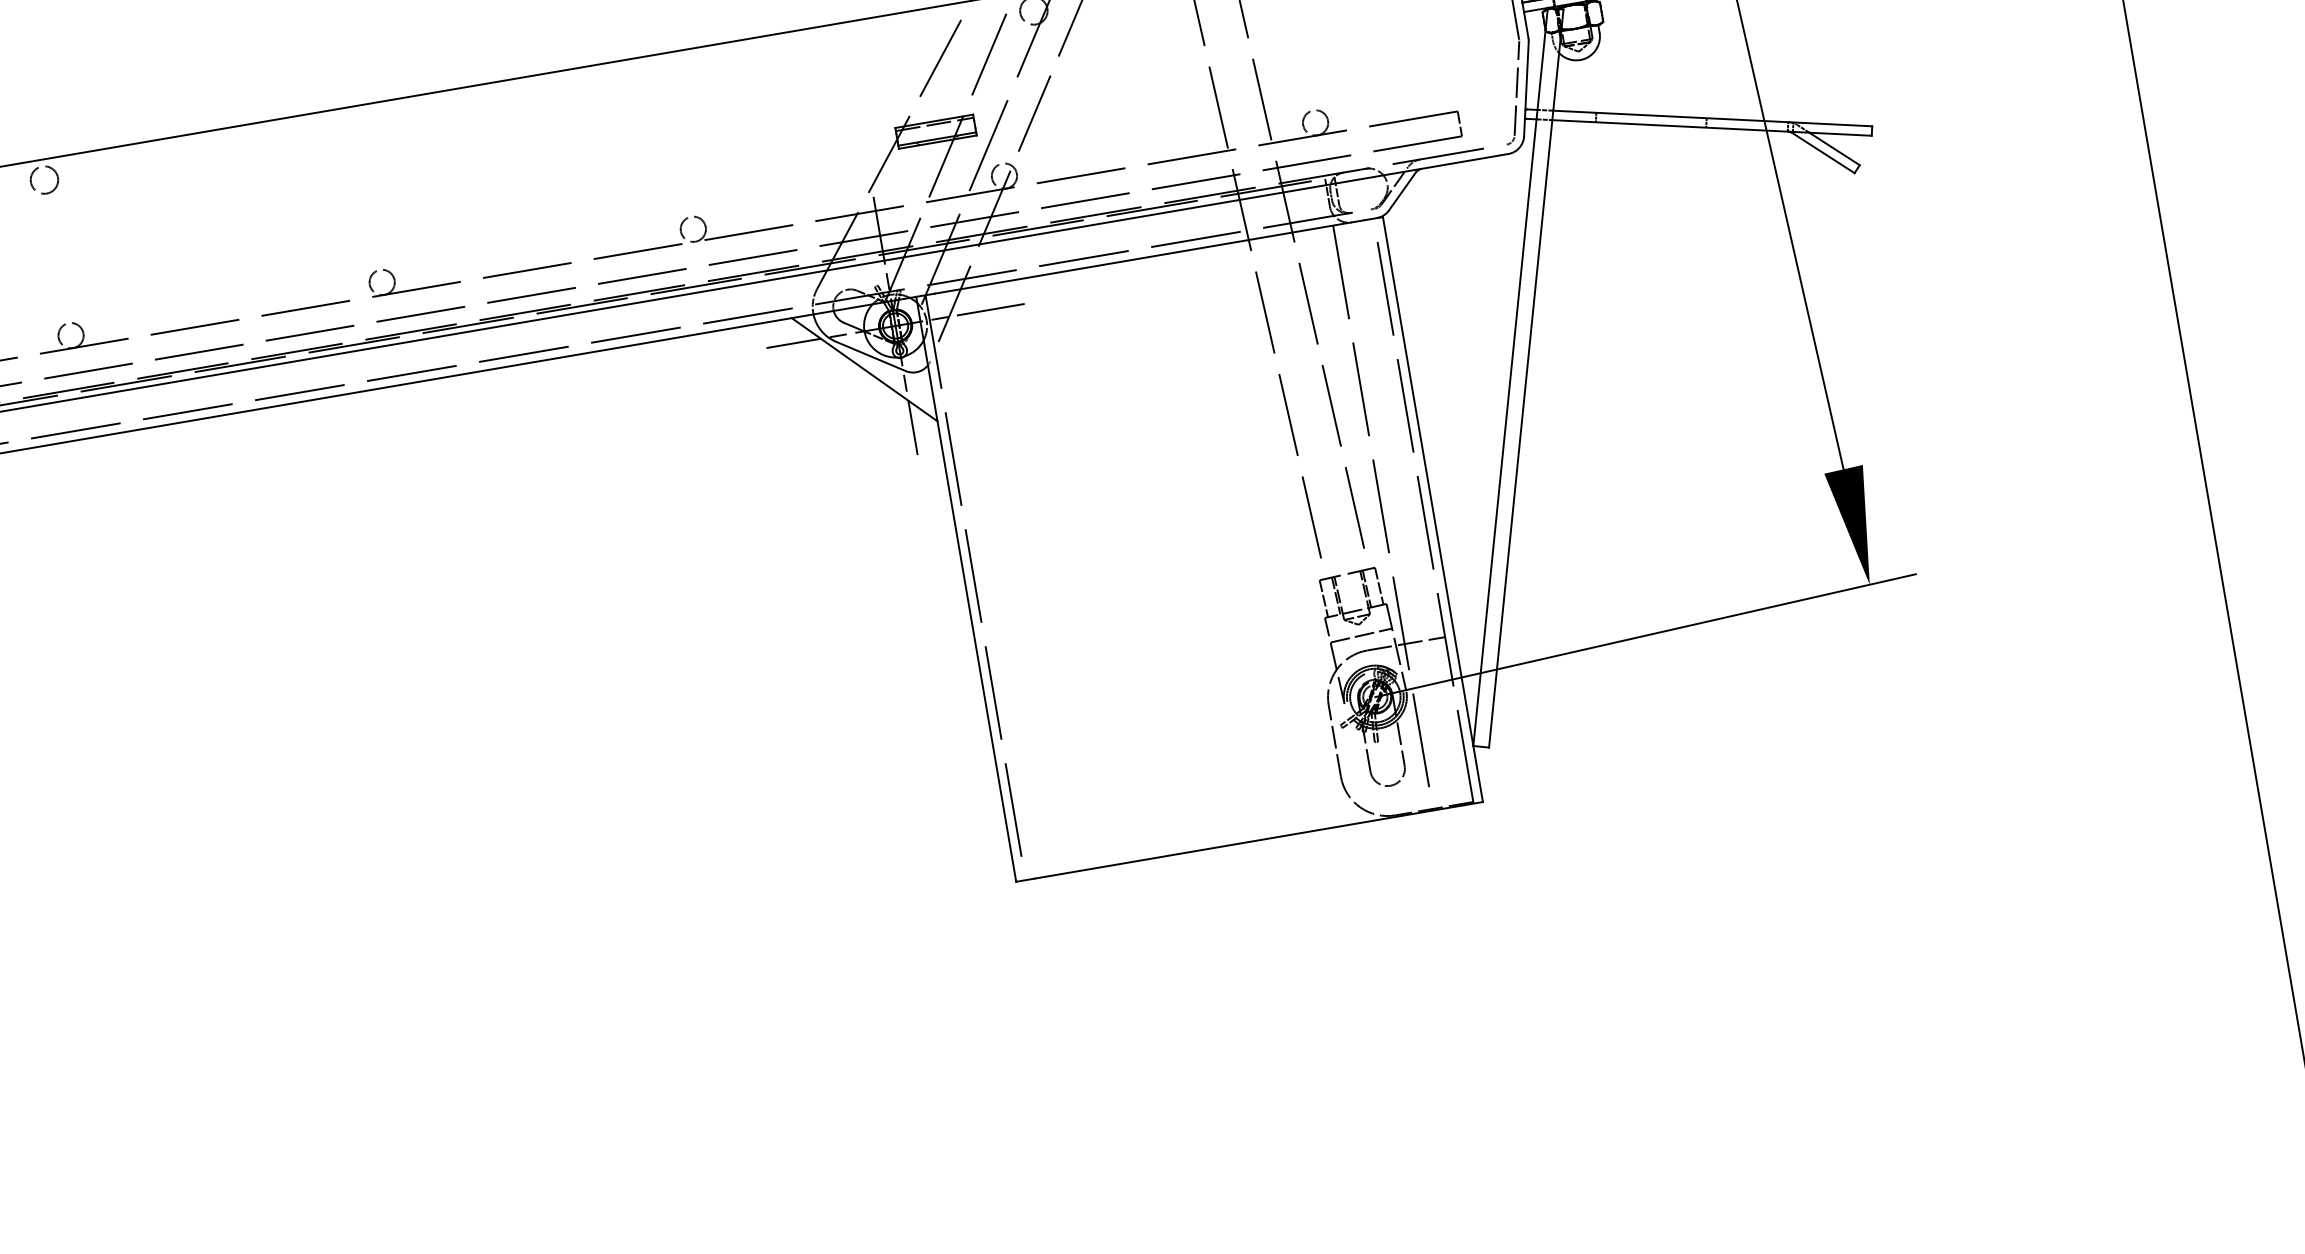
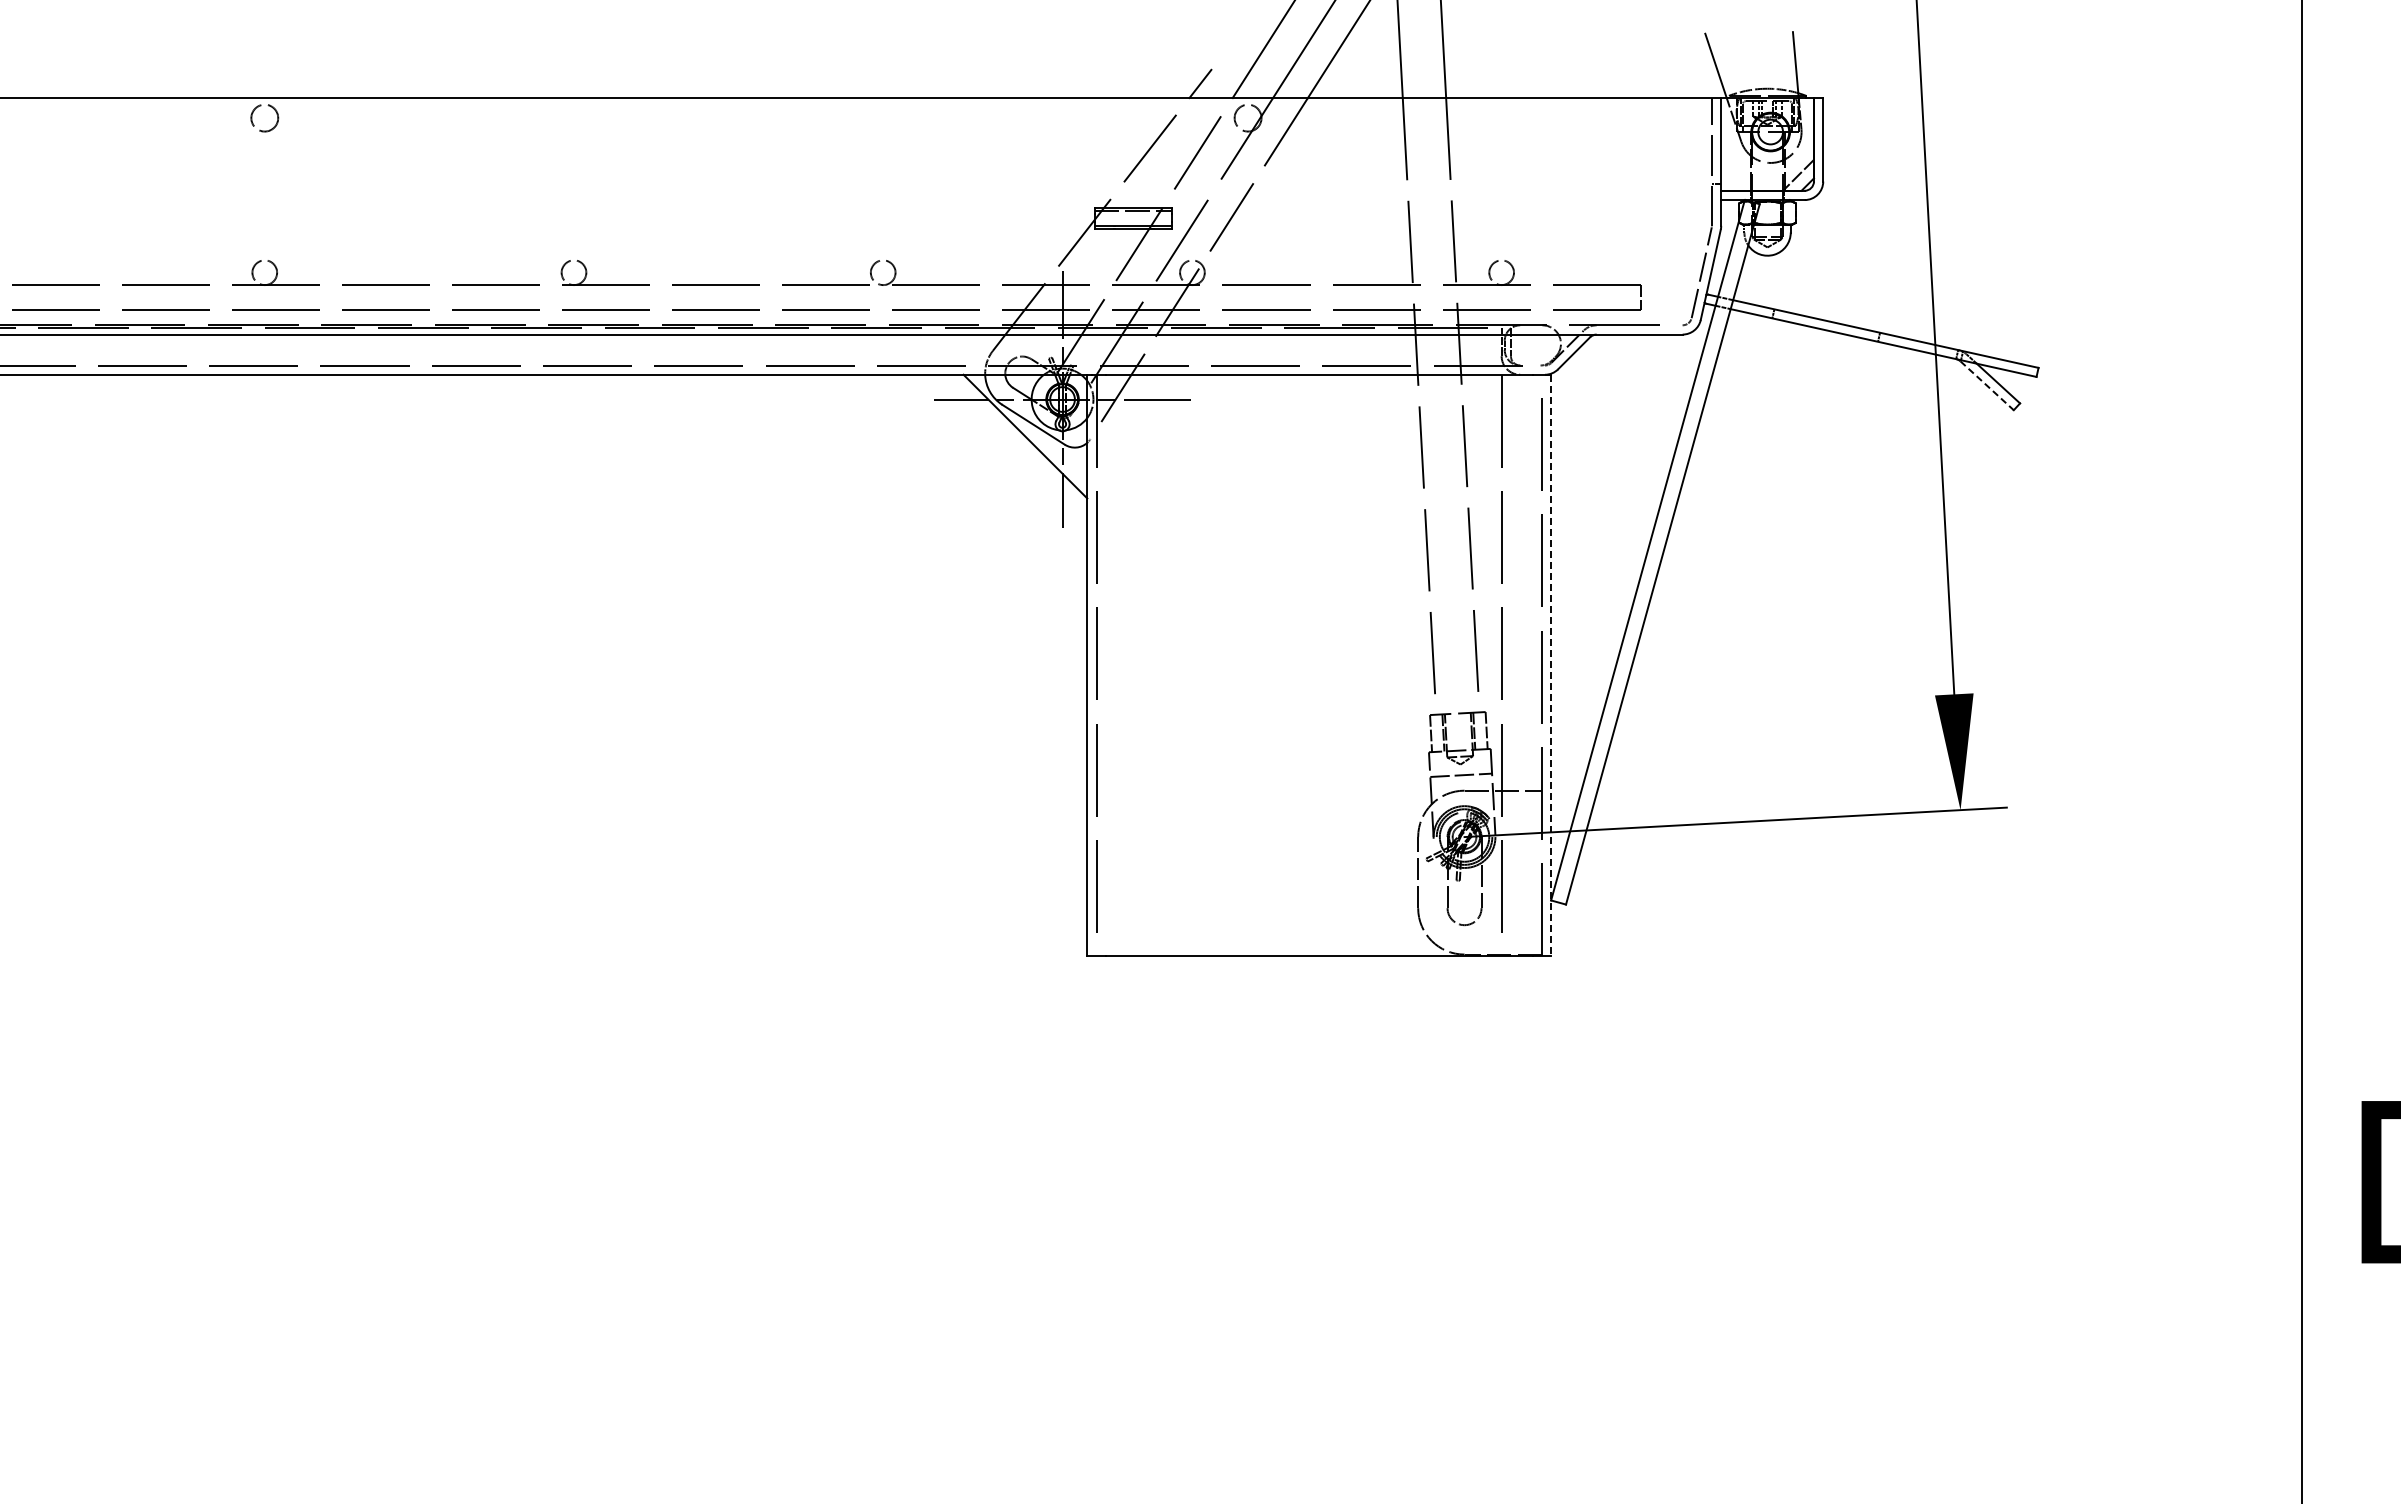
line: (1824, 153) -> (1987, 386), solid -> dashed
line: (1433, 509) -> (1551, 665), solid -> dashed

